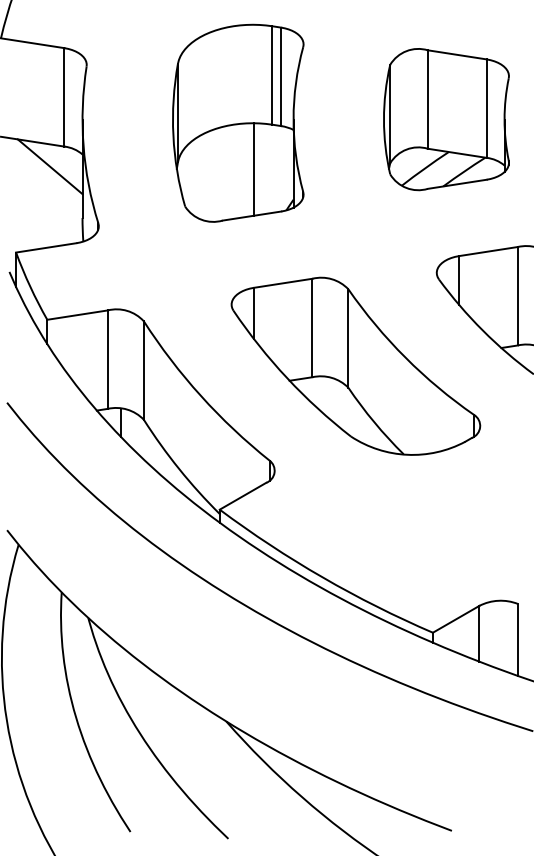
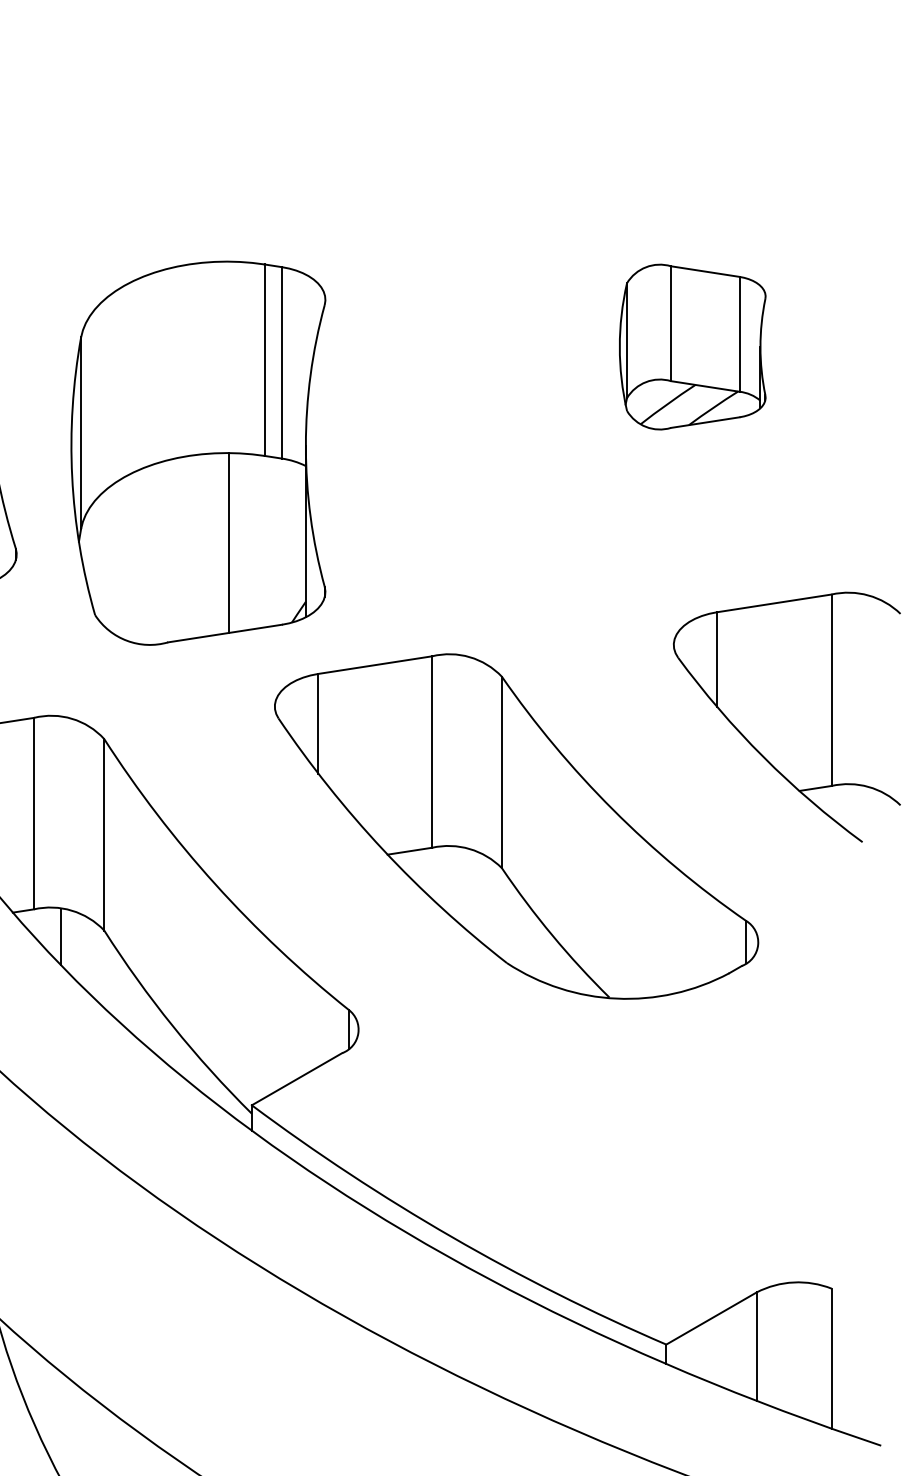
part: (446, 119) -> (692, 346), size x0.6
part: (238, 122) -> (198, 451), moved

